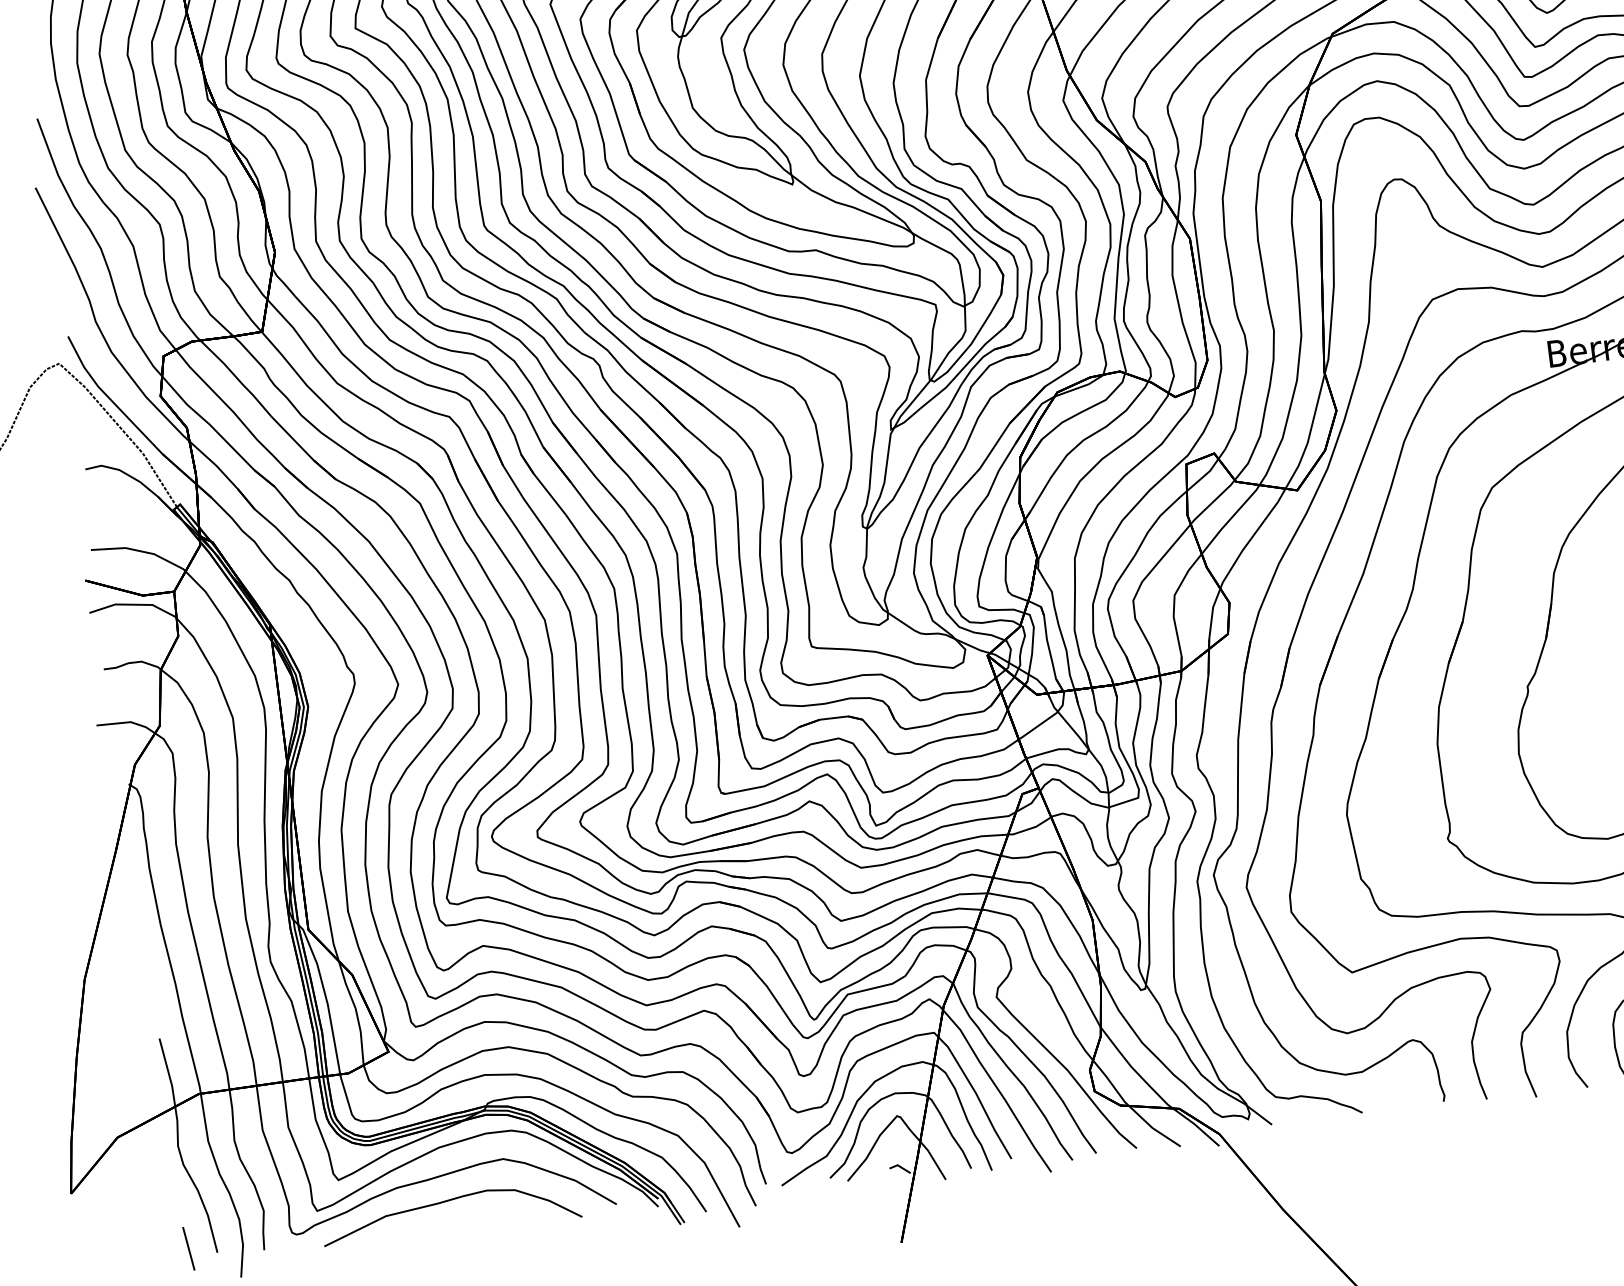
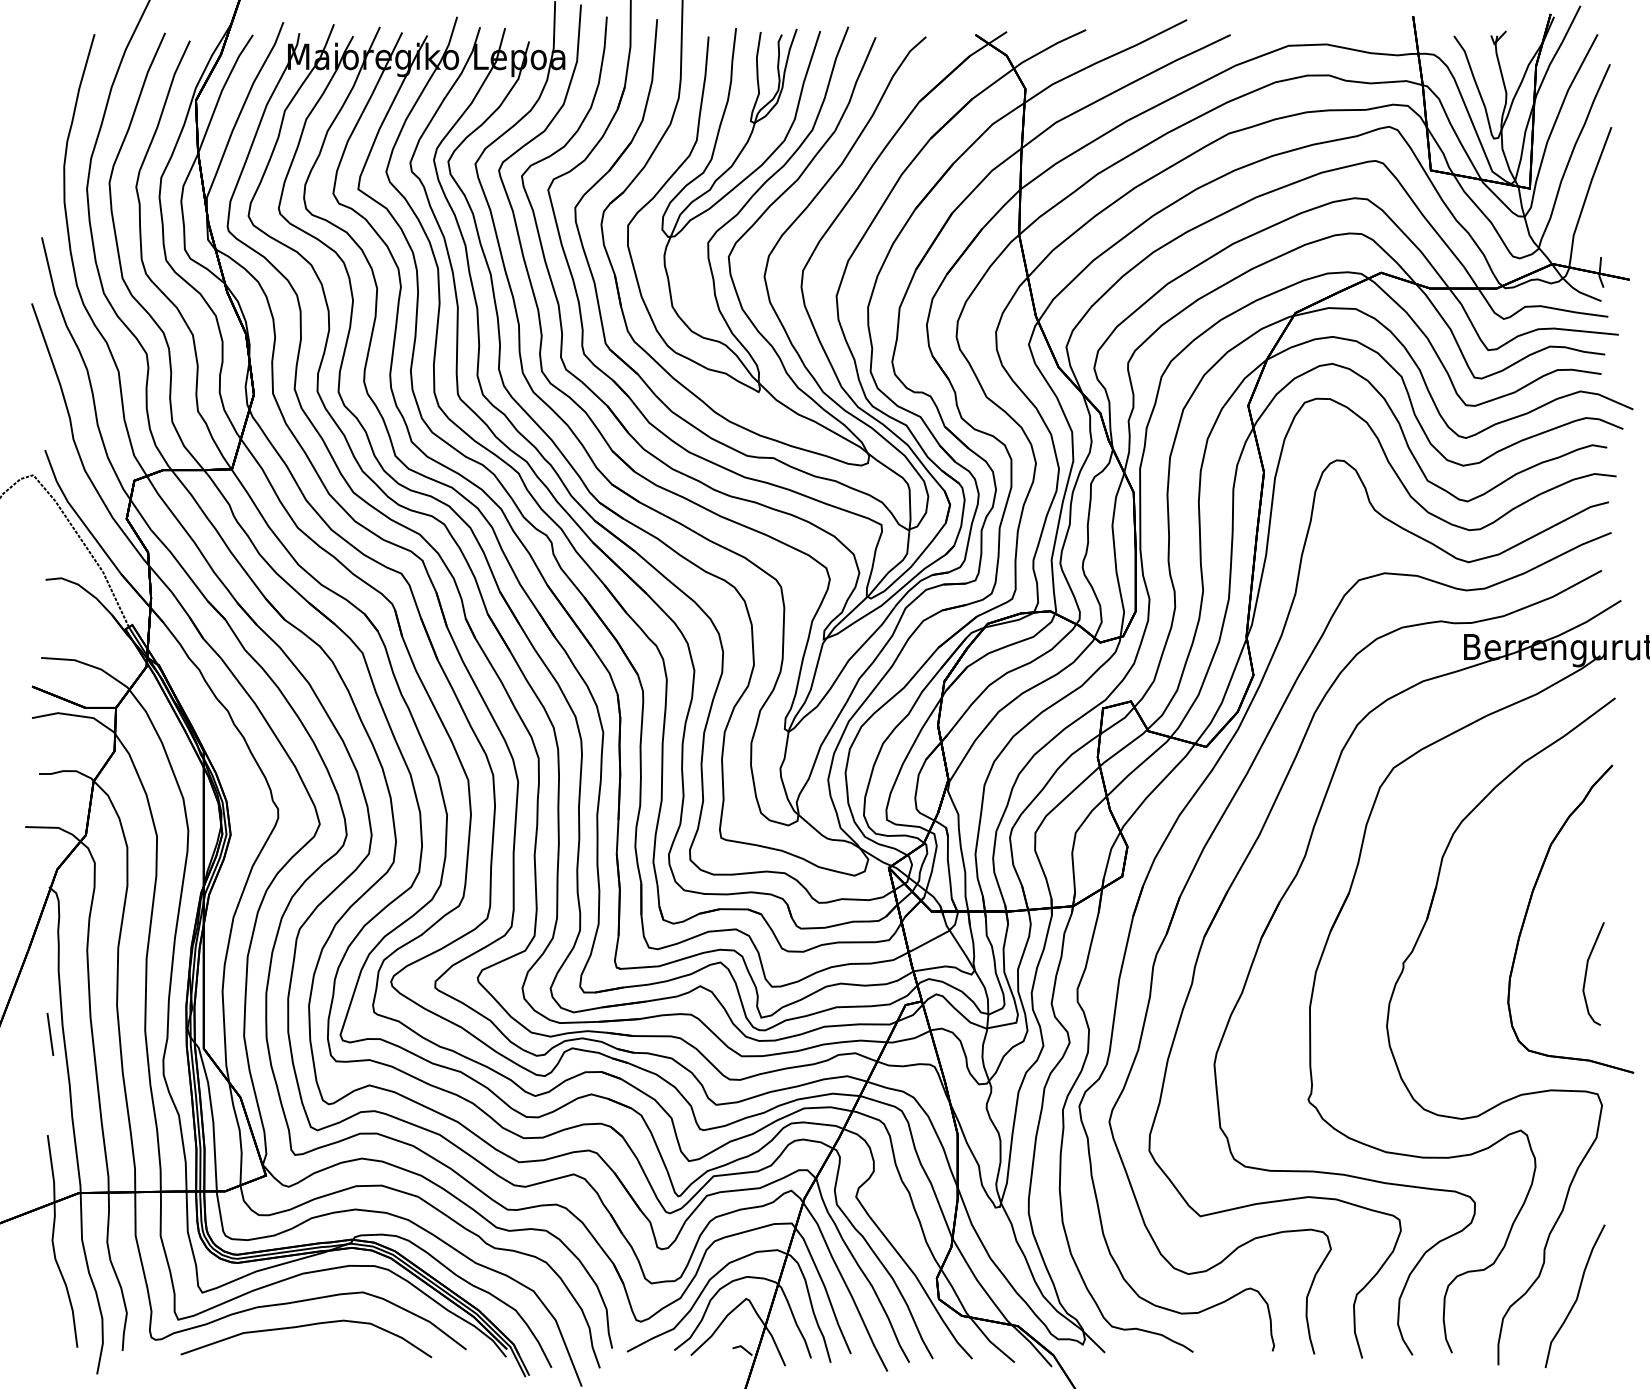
line: (188, 1248) -> (50, 1034), moved

